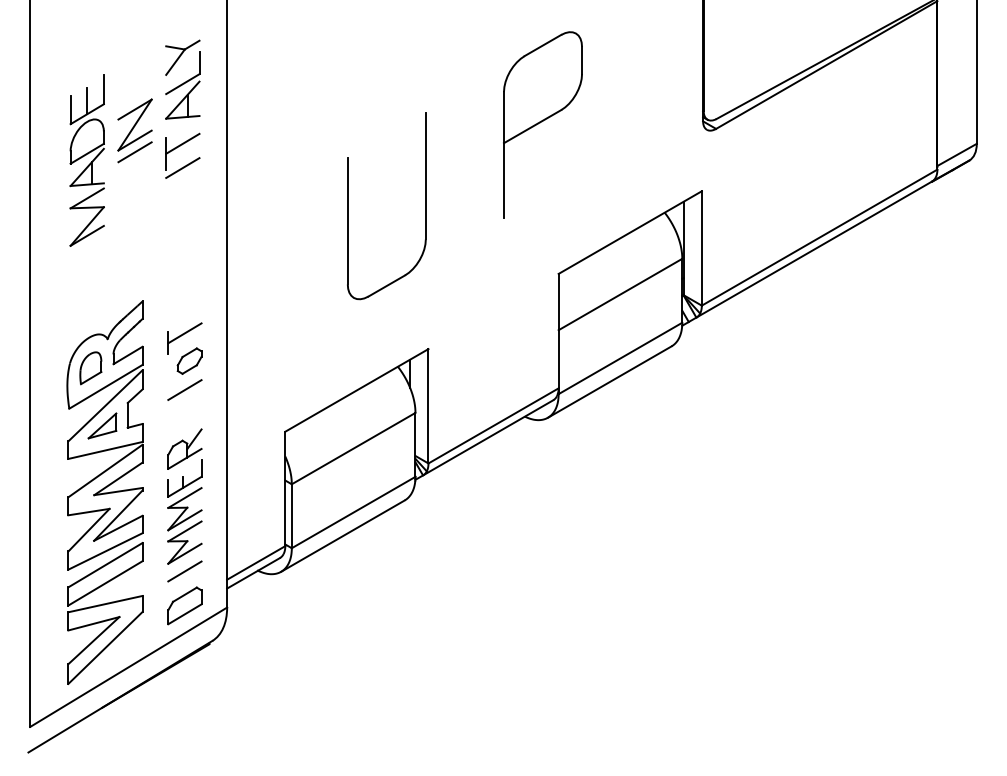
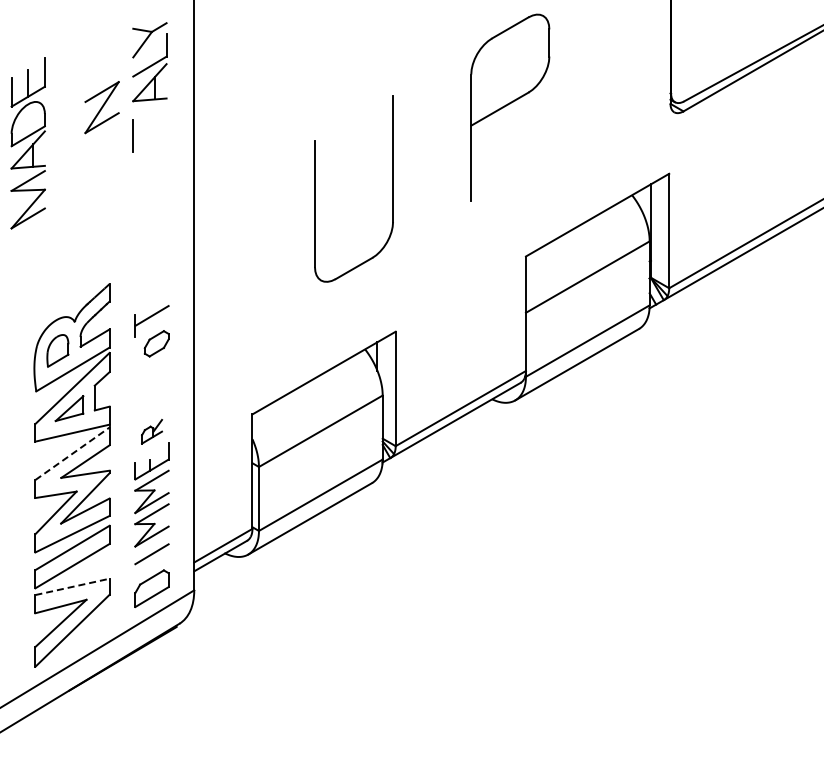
line: (182, 143) -> (149, 126), removed
line: (134, 152) -> (101, 135), removed
part: (86, 160) -> (27, 143), moved
line: (182, 167) -> (149, 150), removed
line: (184, 390) -> (151, 373), removed
part: (184, 448) -> (151, 431), size x0.6
line: (105, 470) -> (72, 453), solid -> dashed
line: (105, 604) -> (72, 587), solid -> dashed

